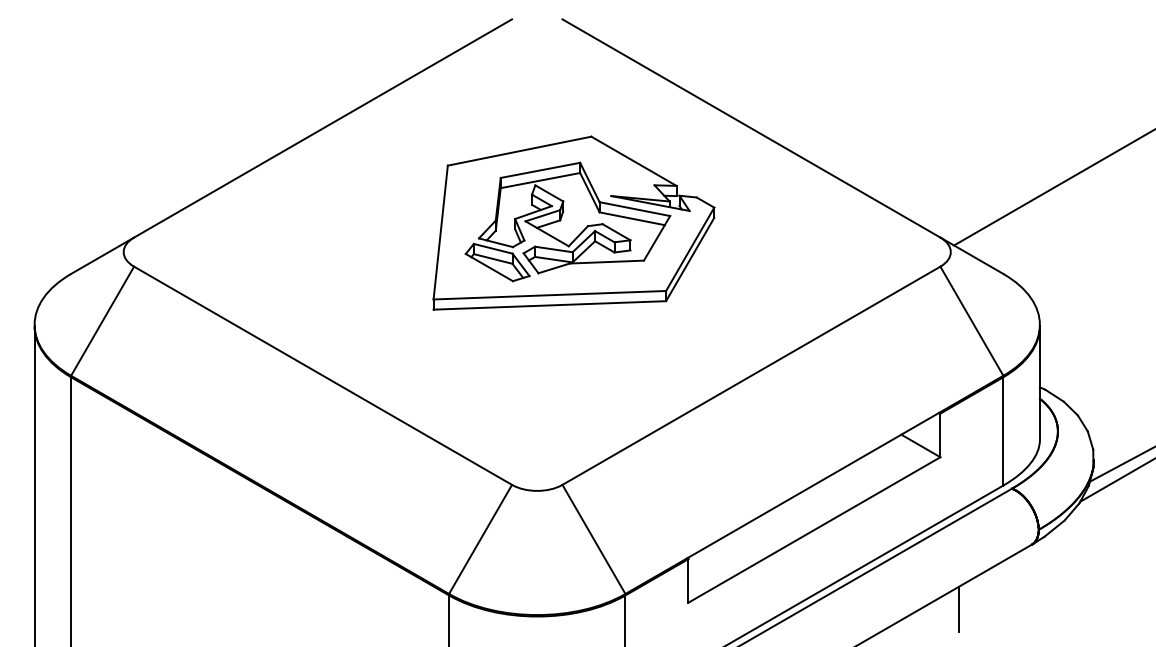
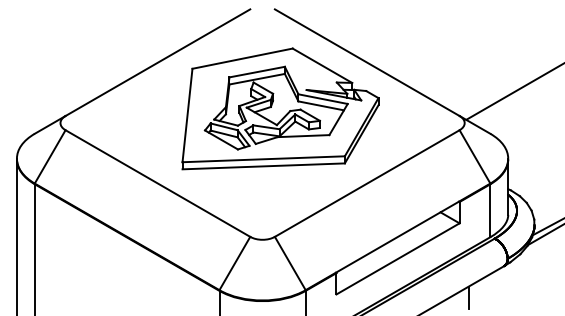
part: (573, 222) -> (280, 108), size x1.43

